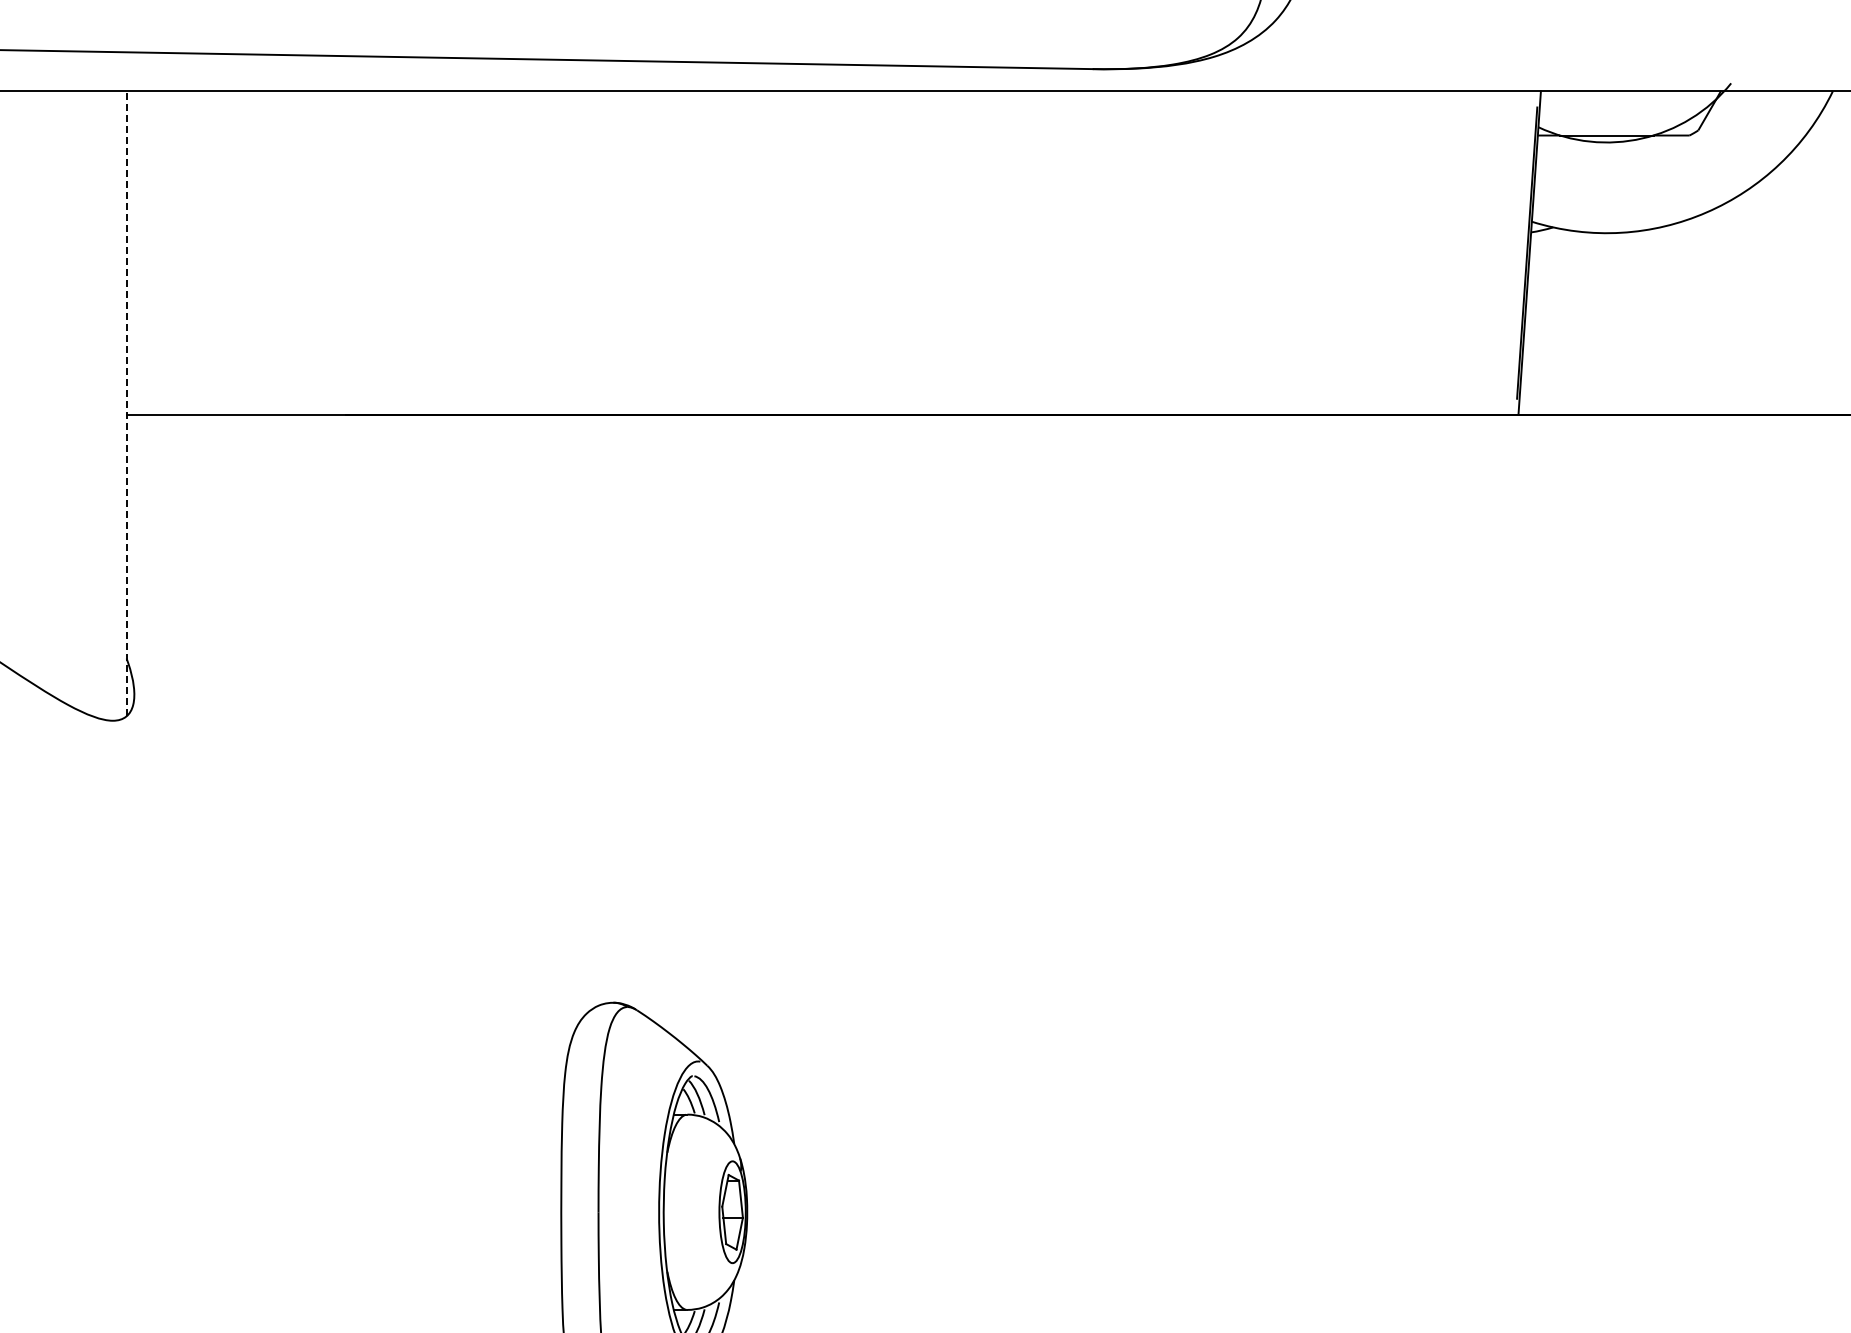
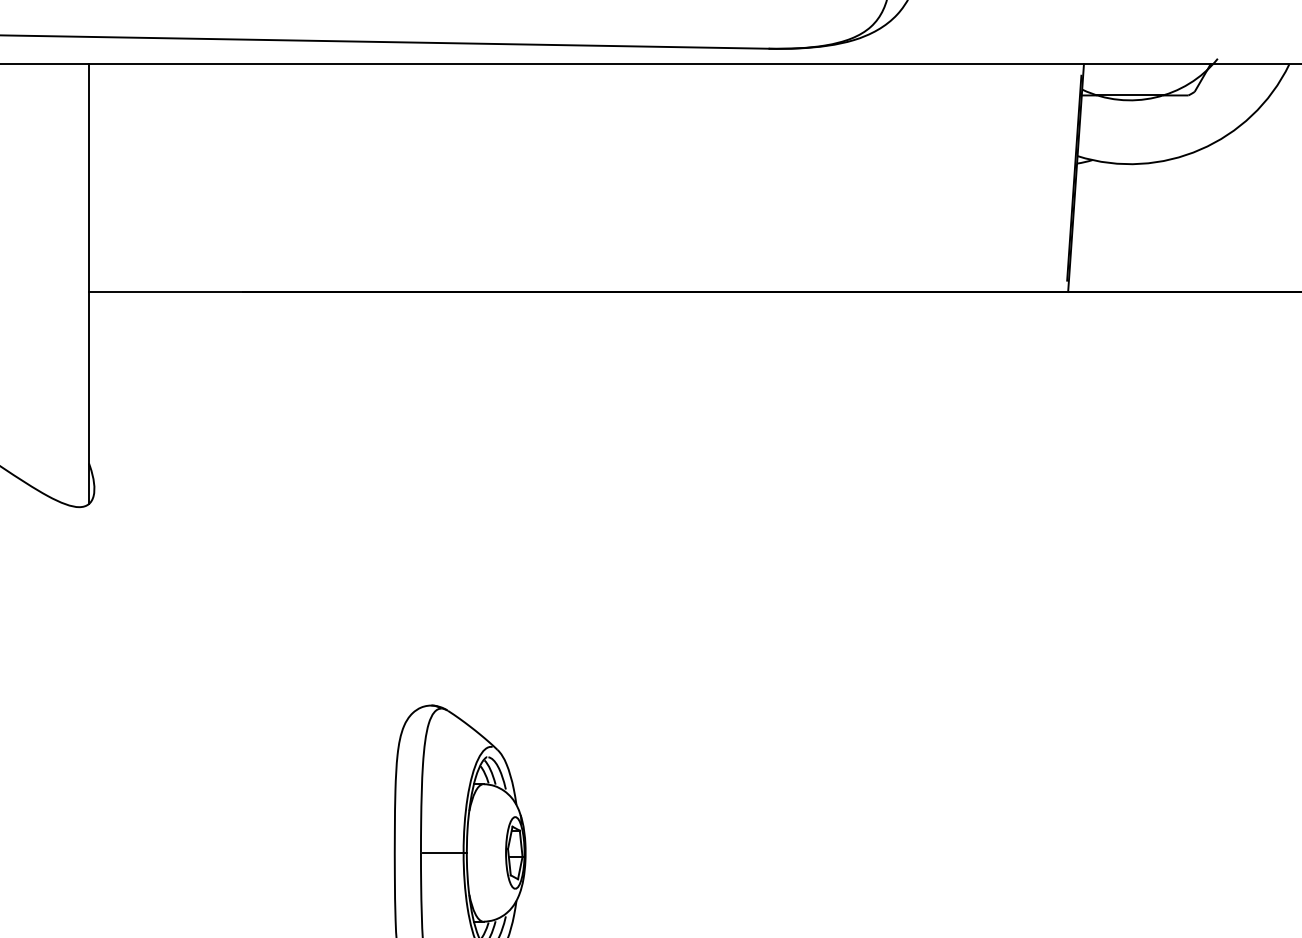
line: (126, 403) -> (88, 283), dashed -> solid
line: (632, 1212) -> (444, 853), added

